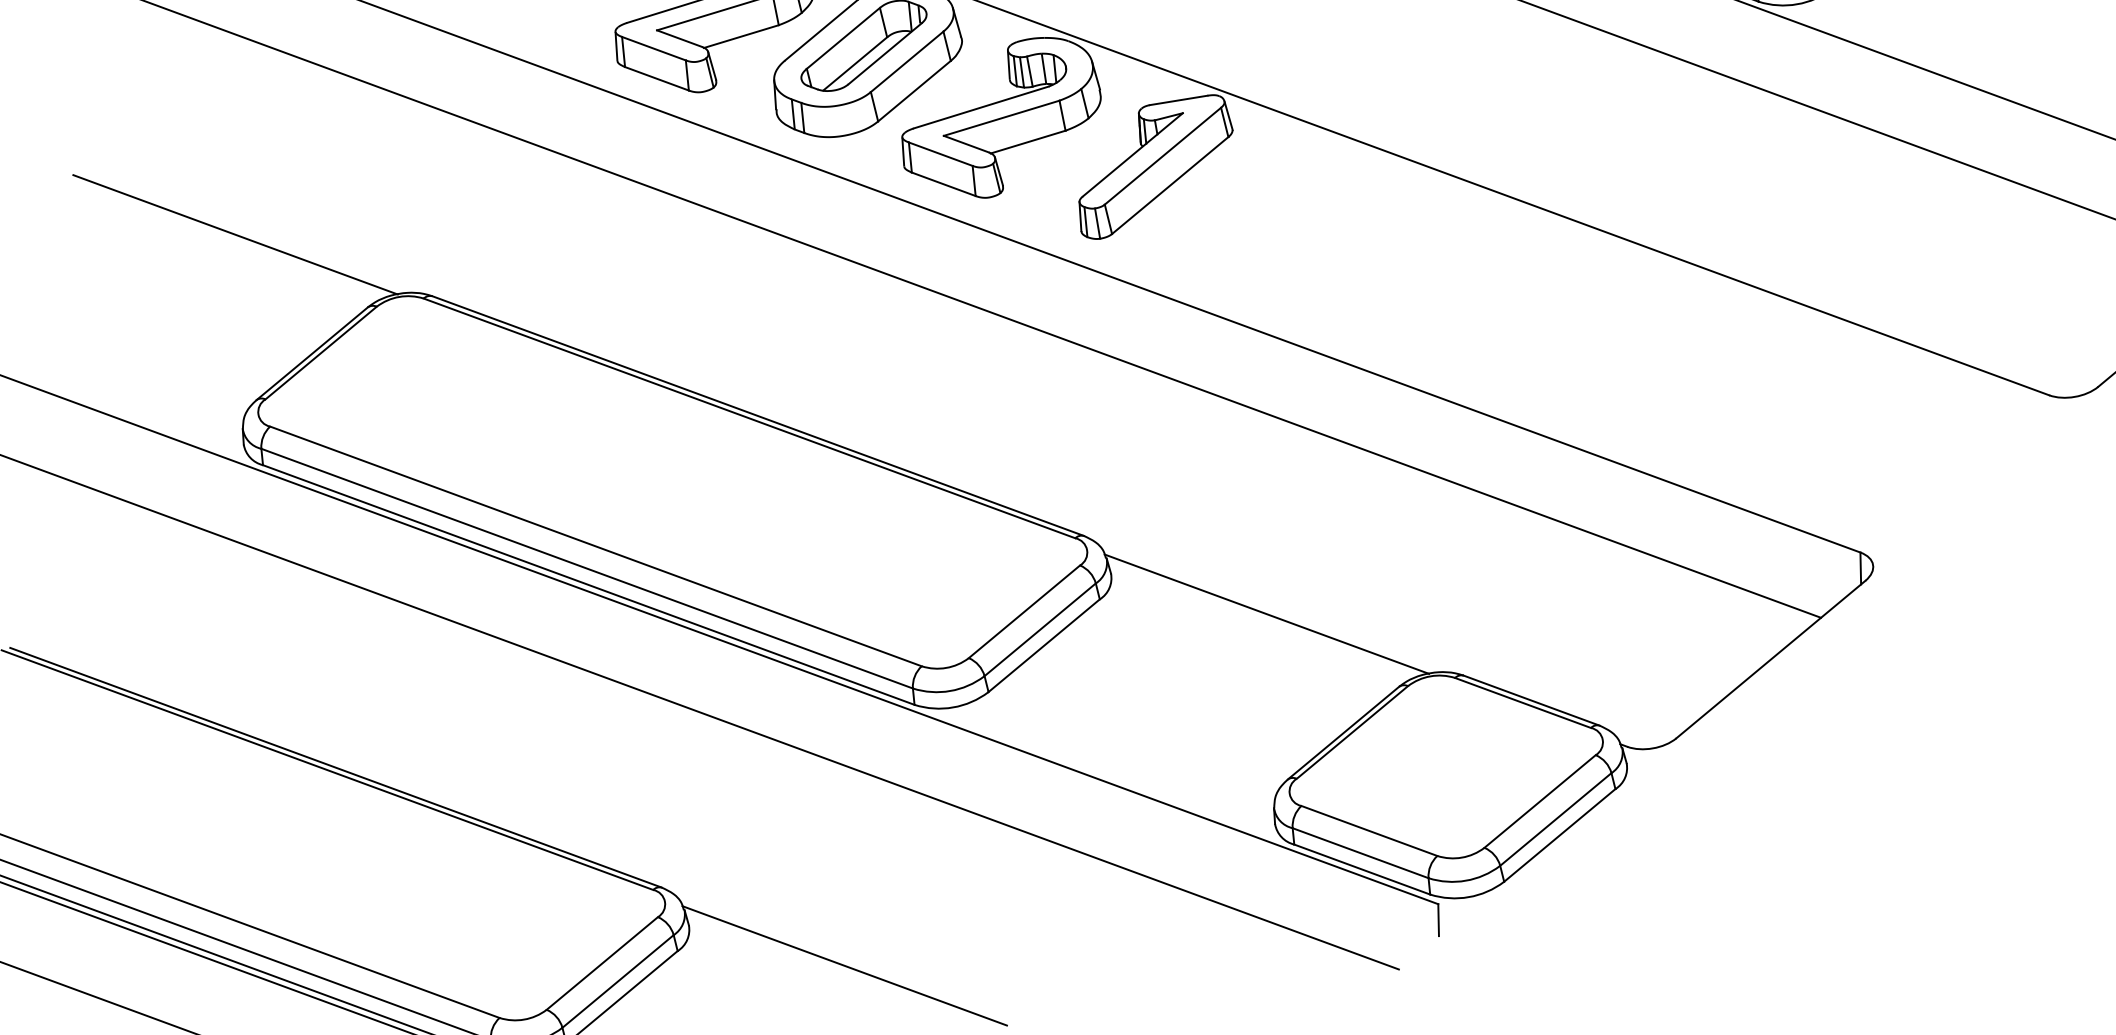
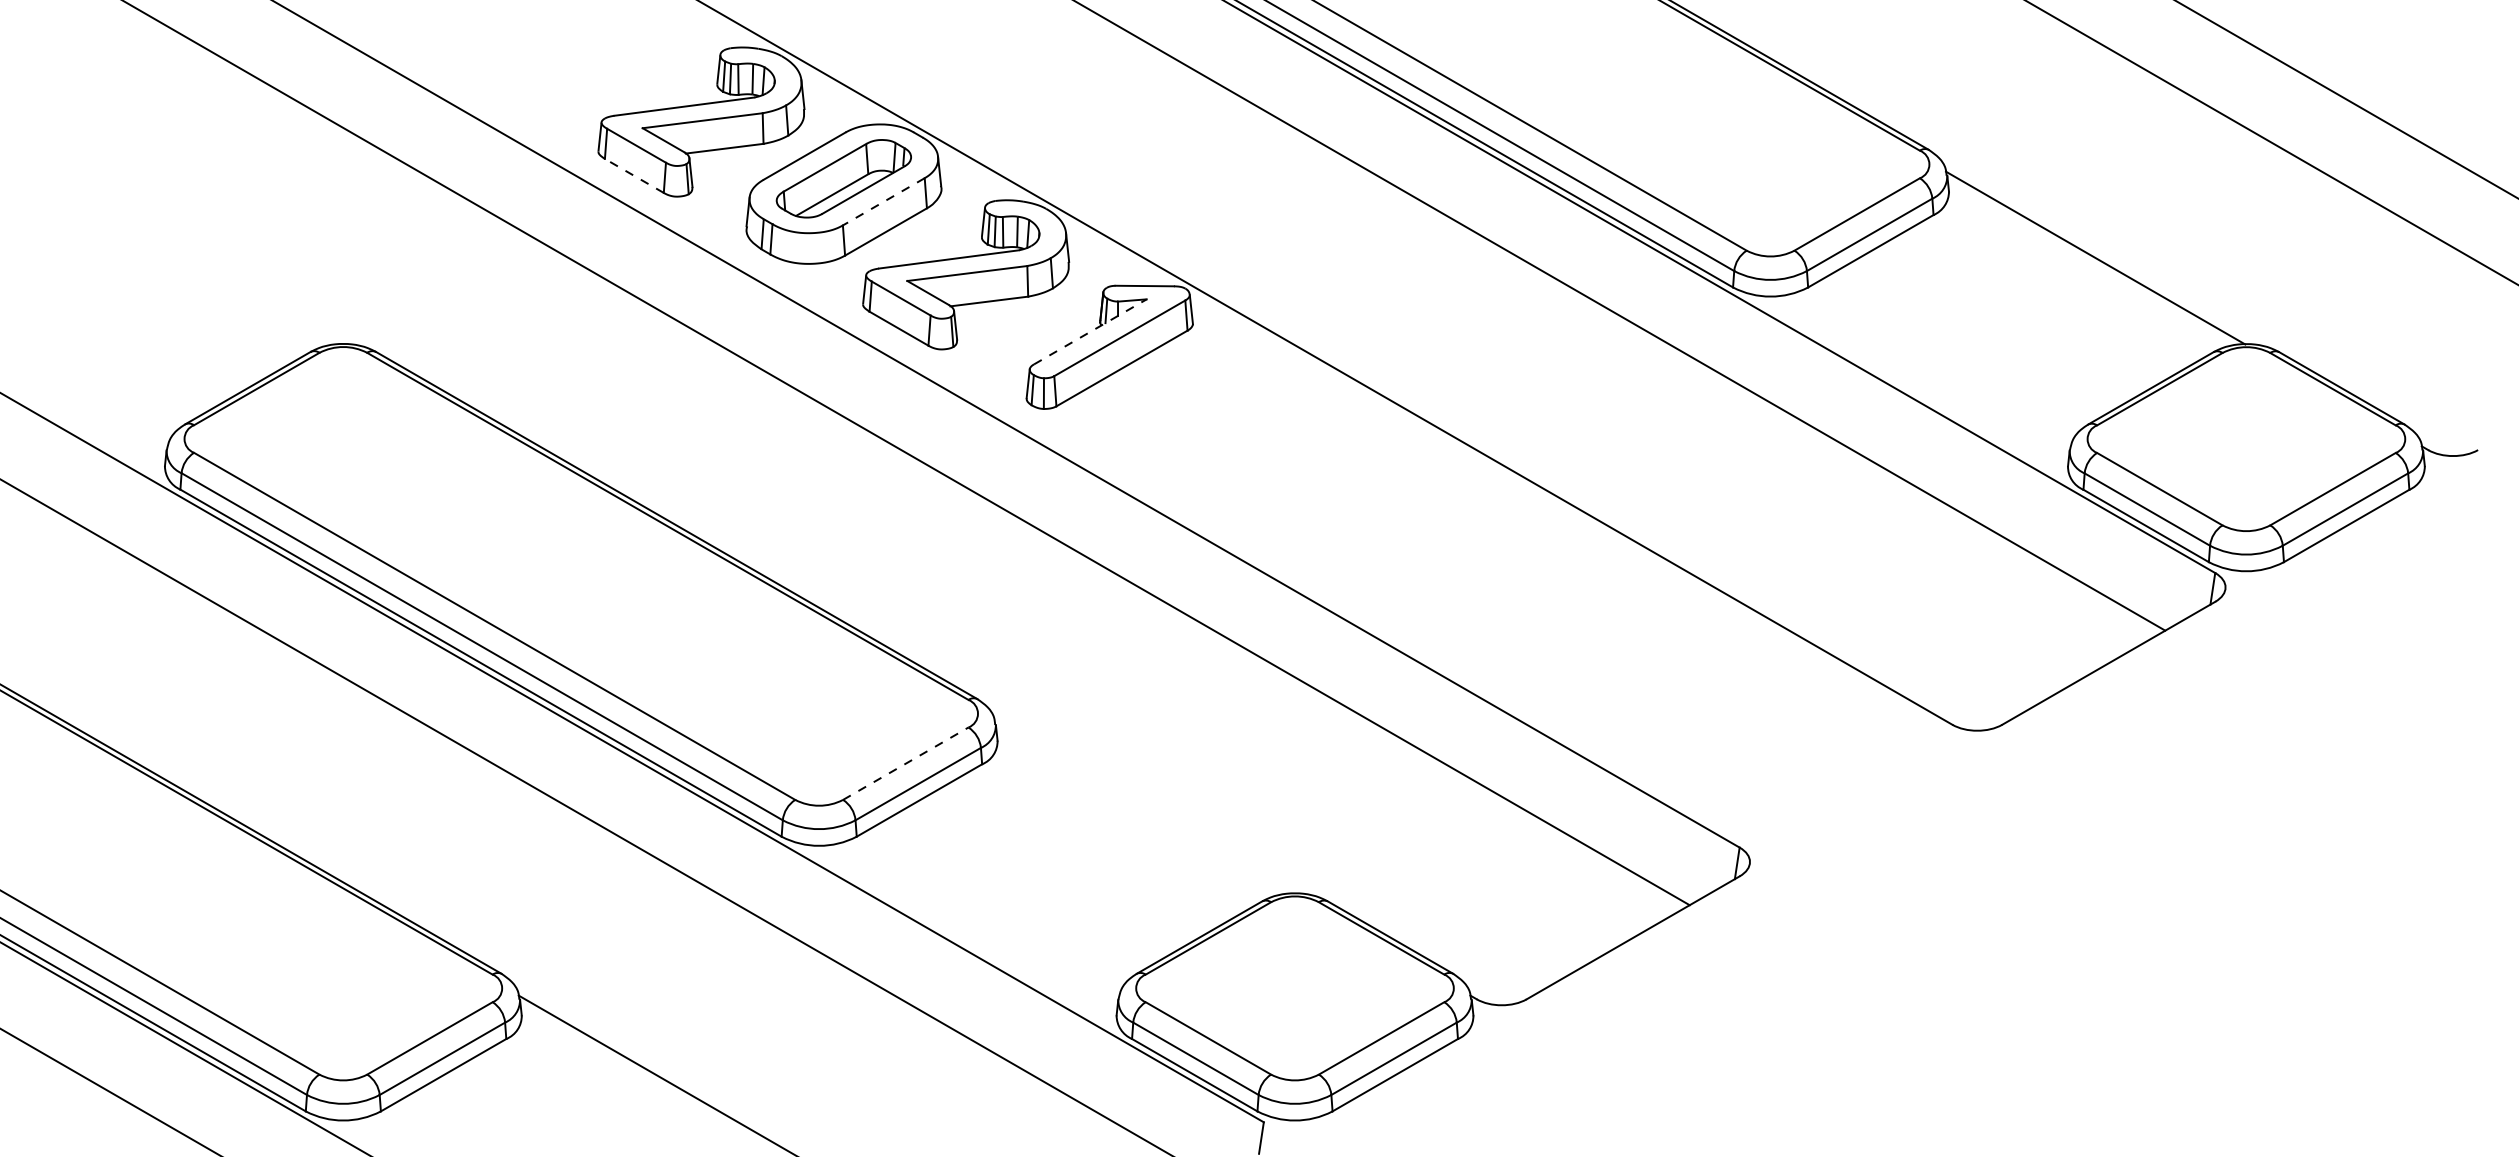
line: (906, 62) -> (883, 202), solid -> dashed
line: (657, 78) -> (634, 175), solid -> dashed
line: (1132, 154) -> (1090, 331), solid -> dashed
line: (235, 234) -> (192, 257), removed
line: (1025, 611) -> (906, 763), solid -> dashed
line: (1265, 613) -> (1143, 806), removed

